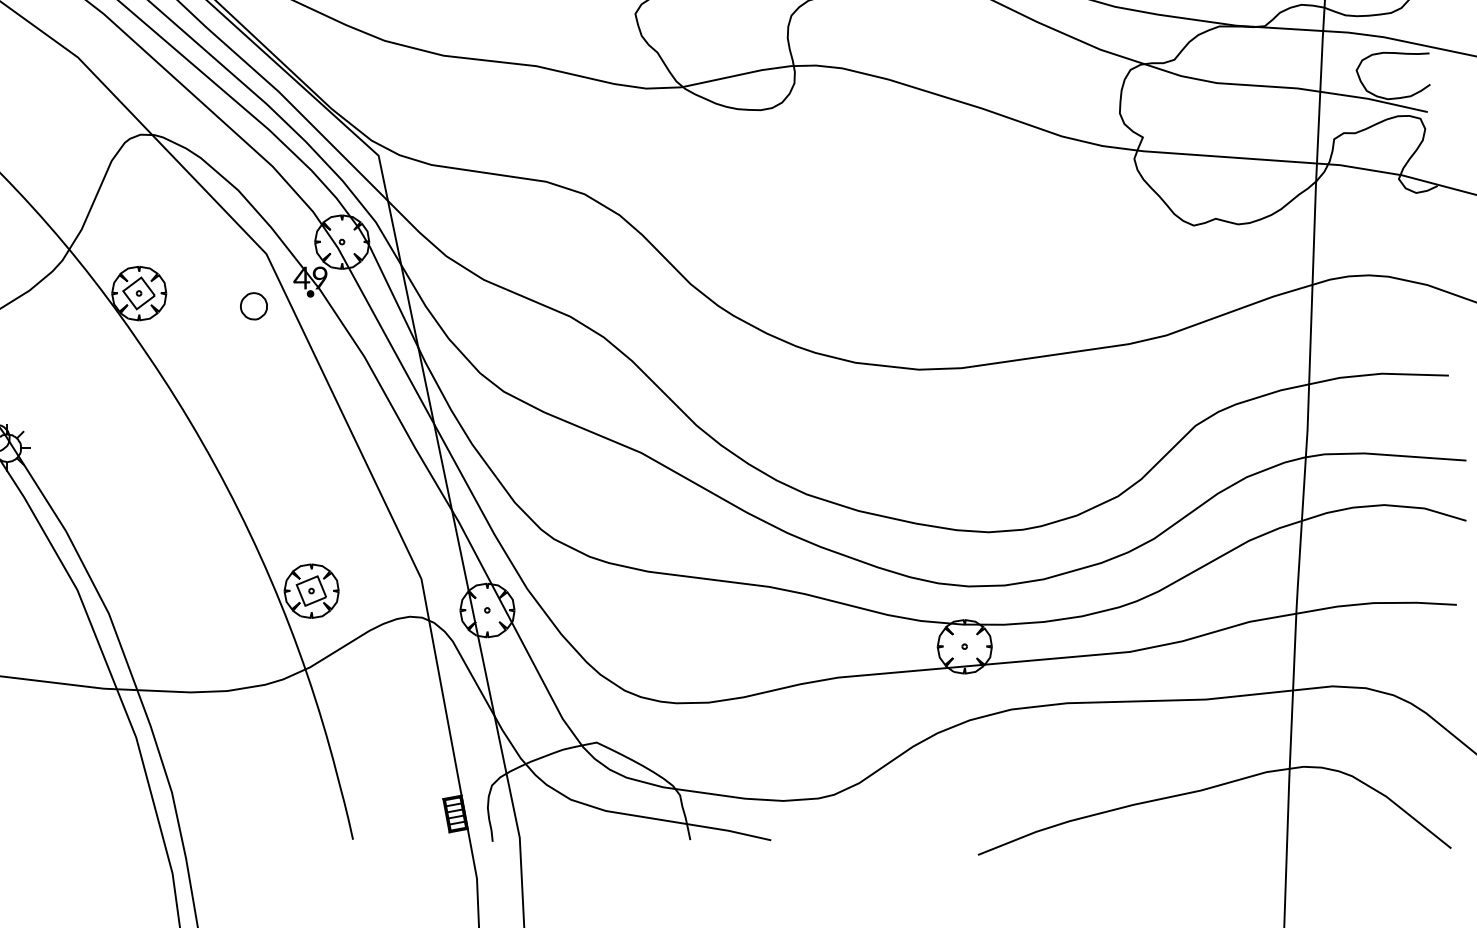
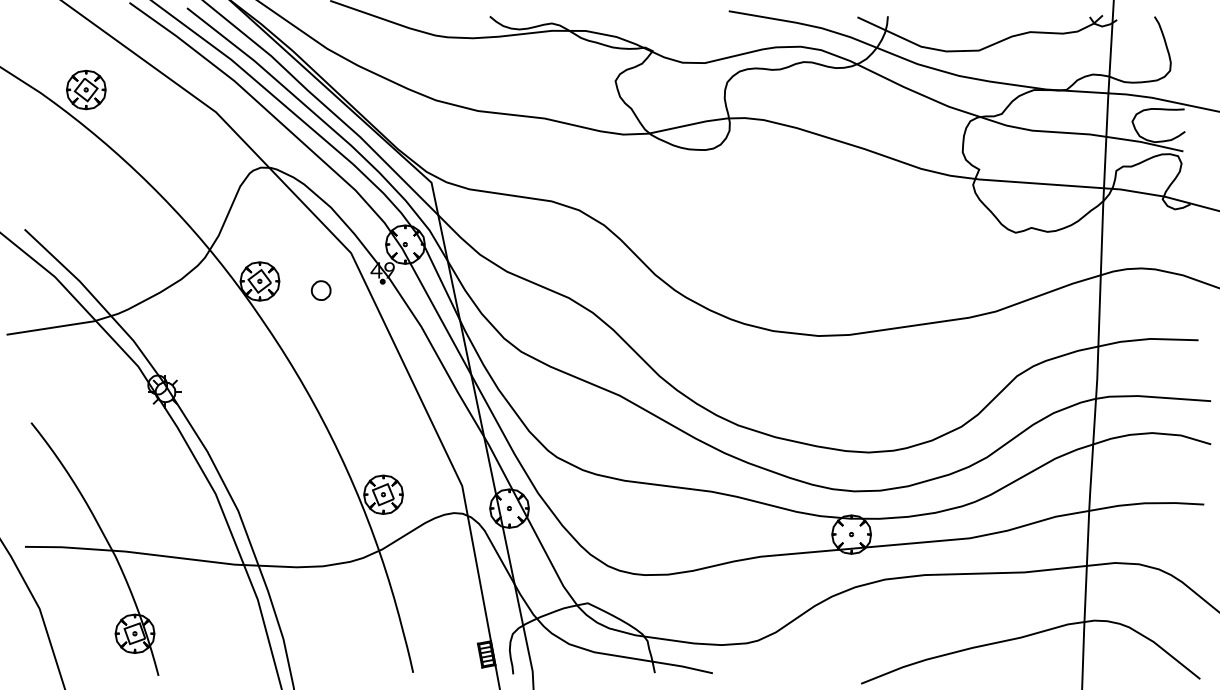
part: (254, 306) -> (321, 290), moved

